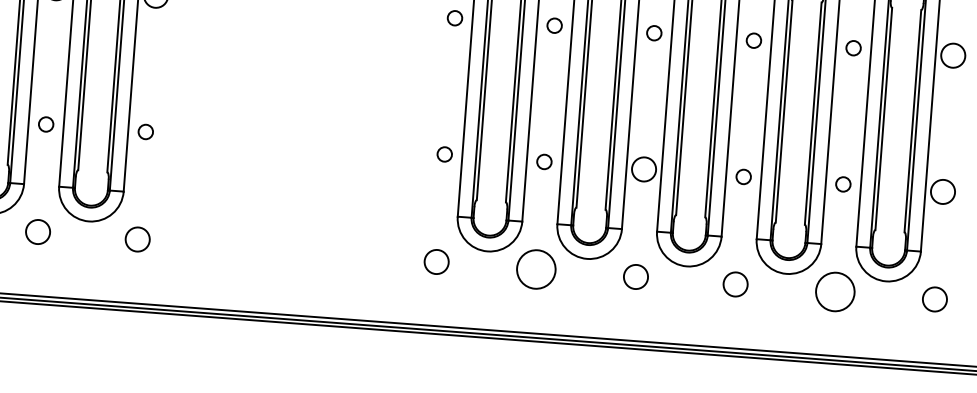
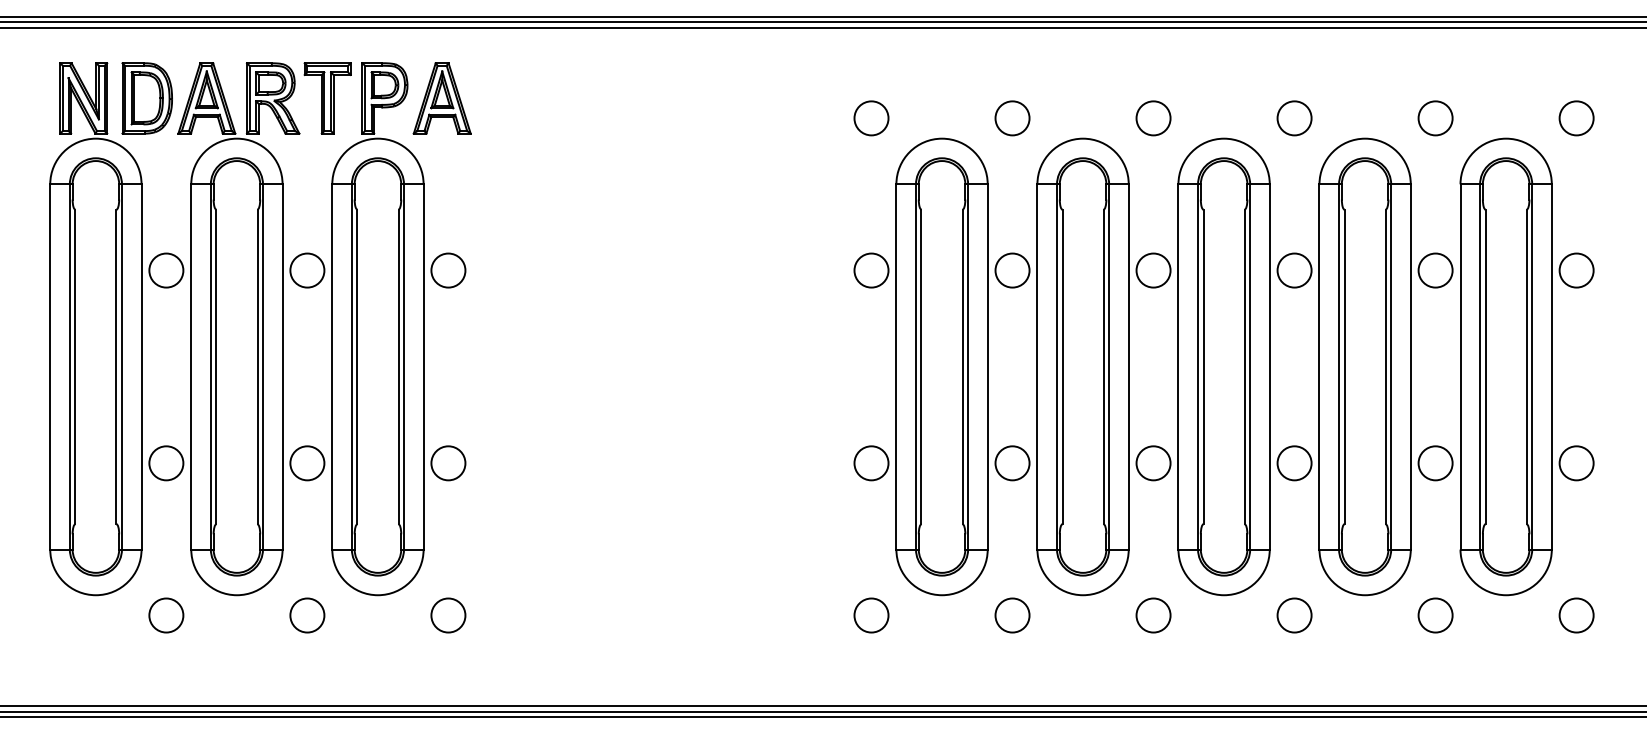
circle: (455, 18) -> (871, 270), size x1.67
circle: (554, 25) -> (1012, 270), size x1.67
circle: (654, 33) -> (1153, 270), size x1.67
circle: (753, 40) -> (1294, 270), size x1.67
circle: (853, 48) -> (1435, 270), size x1.67
circle: (46, 124) -> (307, 463), size x1.67
circle: (145, 132) -> (448, 463), size x1.67
circle: (444, 154) -> (871, 463), size x1.67
circle: (544, 162) -> (1012, 463), size x1.67
circle: (743, 177) -> (1294, 463), size x1.67
circle: (843, 184) -> (1435, 463), size x1.67
circle: (536, 269) -> (1012, 615), size x0.62
circle: (835, 291) -> (1435, 615), size x0.62

